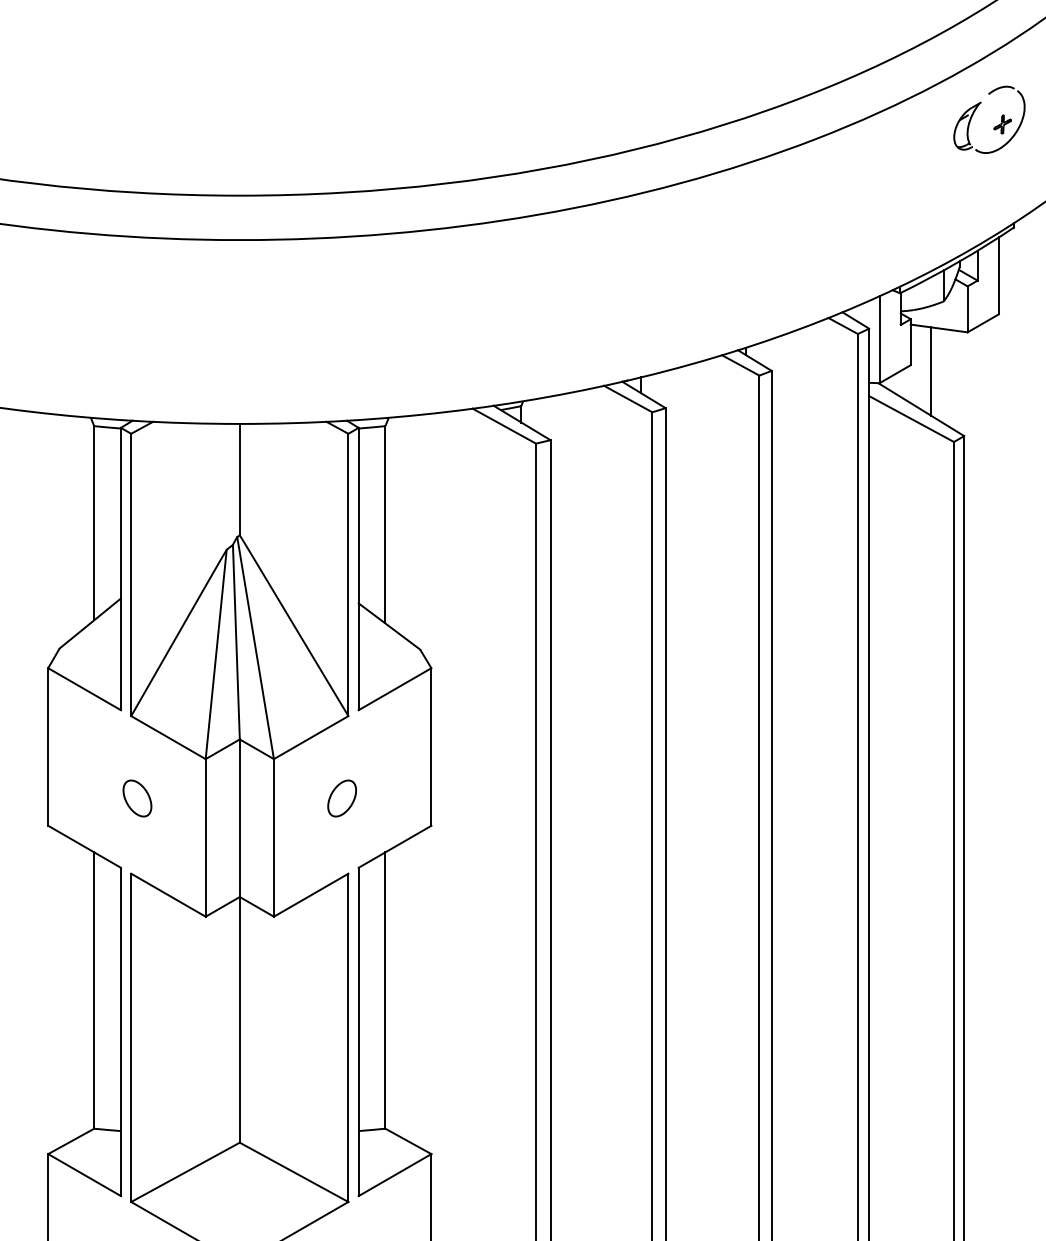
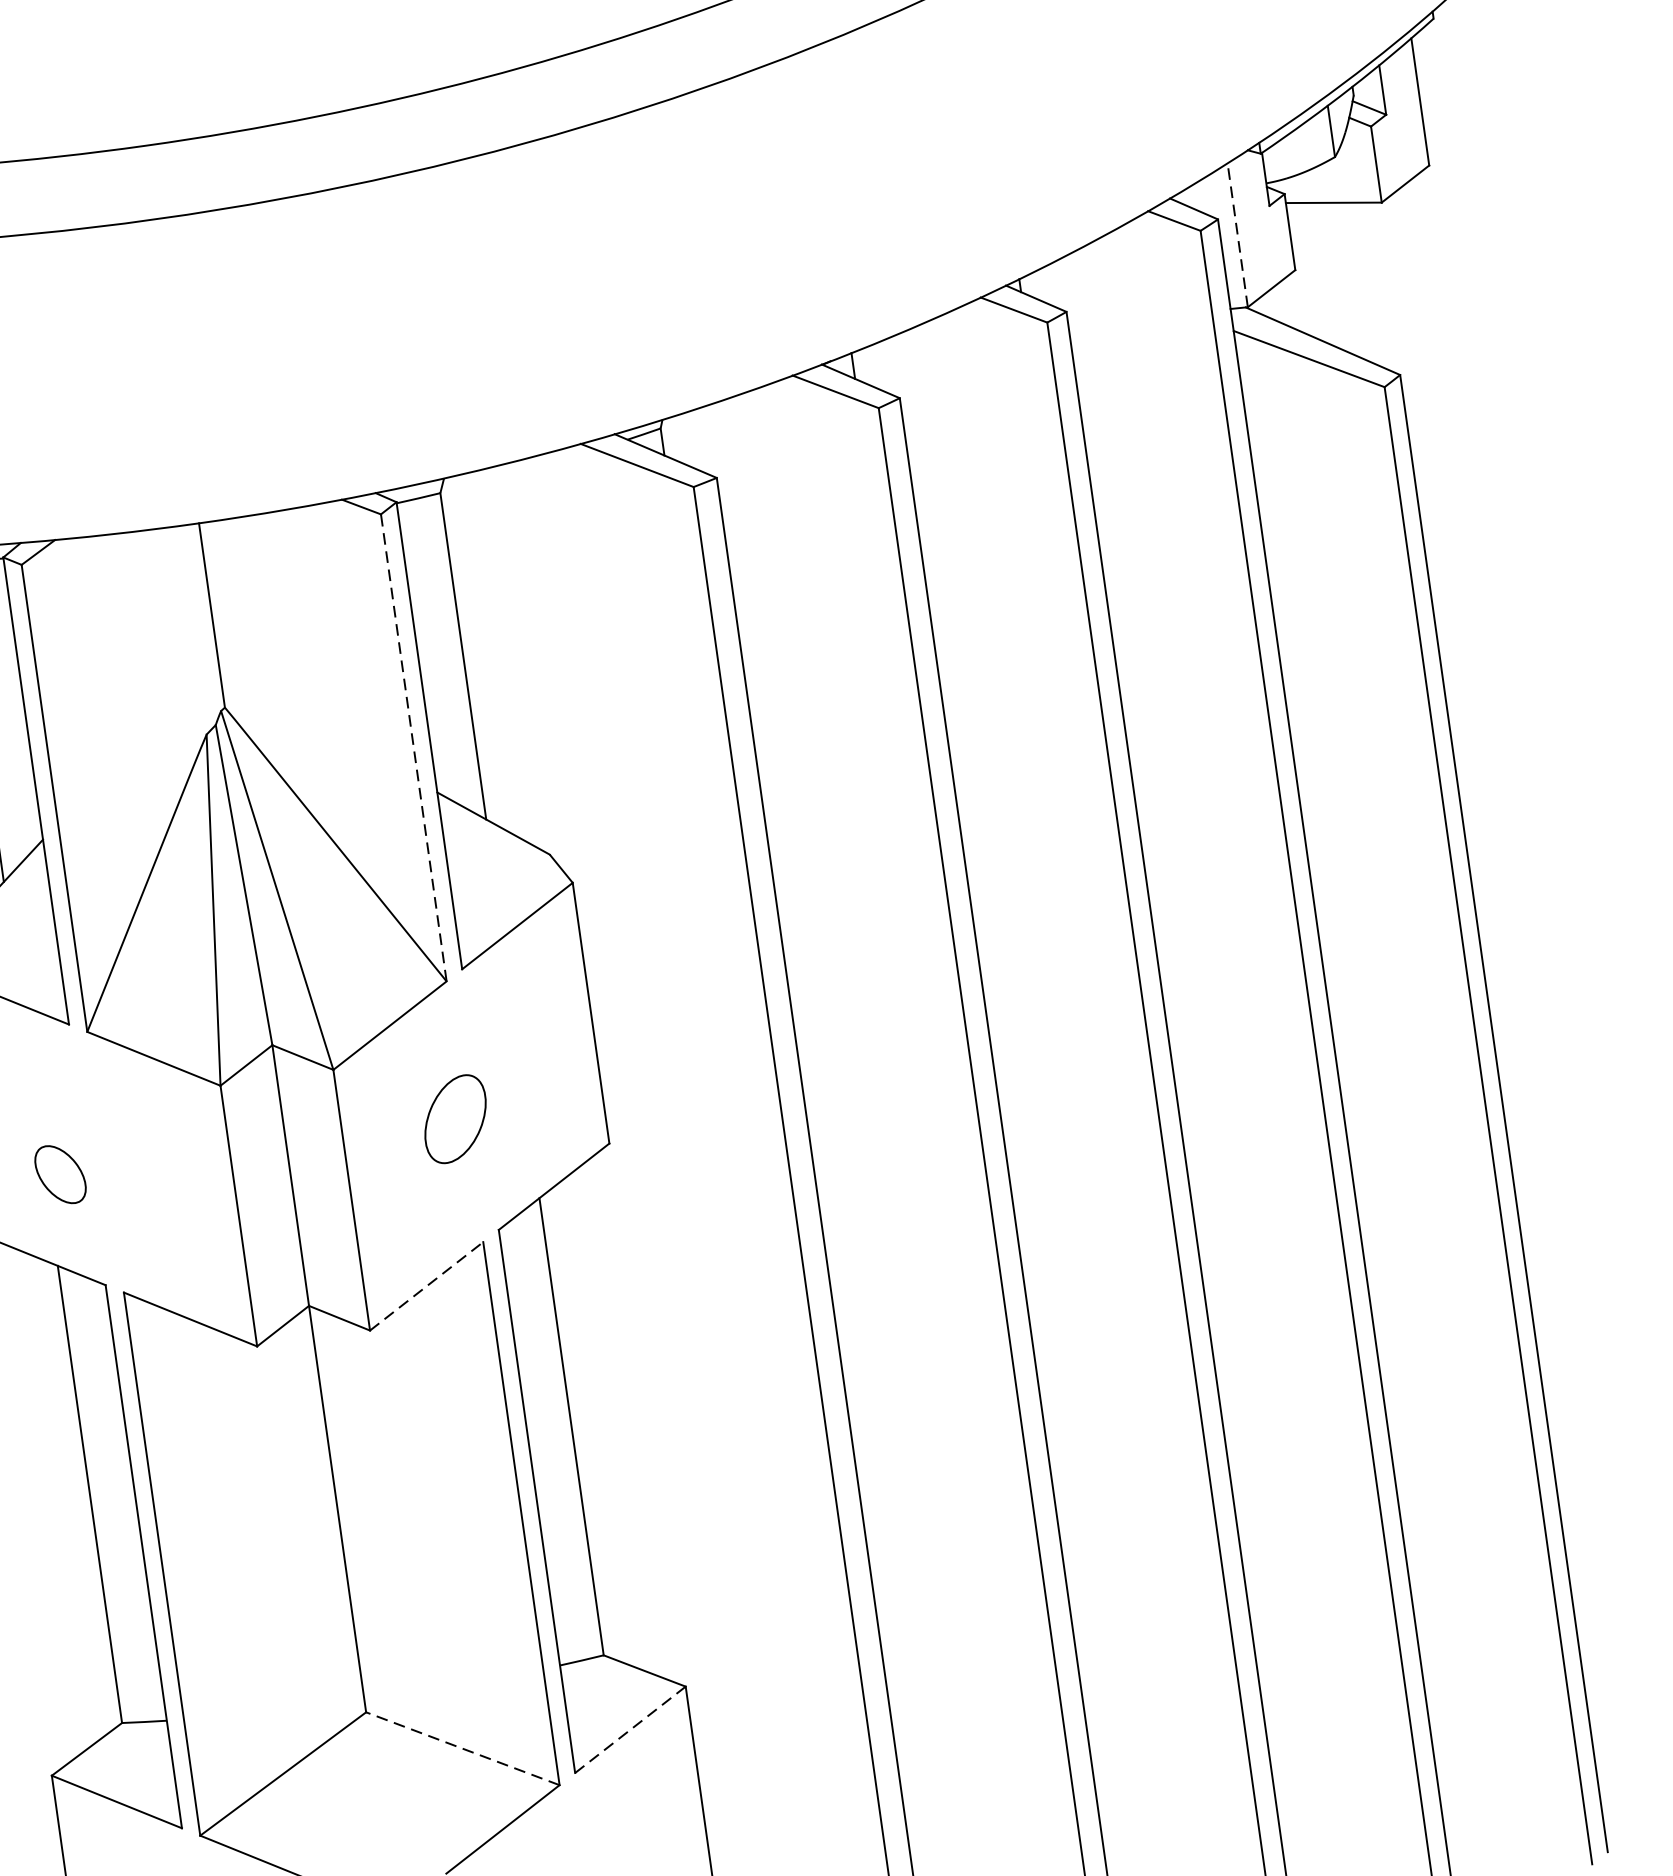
line: (879, 339) -> (1237, 234), solid -> dashed
line: (930, 371) -> (1329, 275), removed
line: (348, 574) -> (413, 747), solid -> dashed
part: (137, 798) -> (60, 1174), moved
part: (341, 798) -> (454, 1119), size x1.4
line: (311, 894) -> (427, 1285), solid -> dashed
line: (294, 1172) -> (463, 1748), solid -> dashed
line: (395, 1175) -> (631, 1730), solid -> dashed

